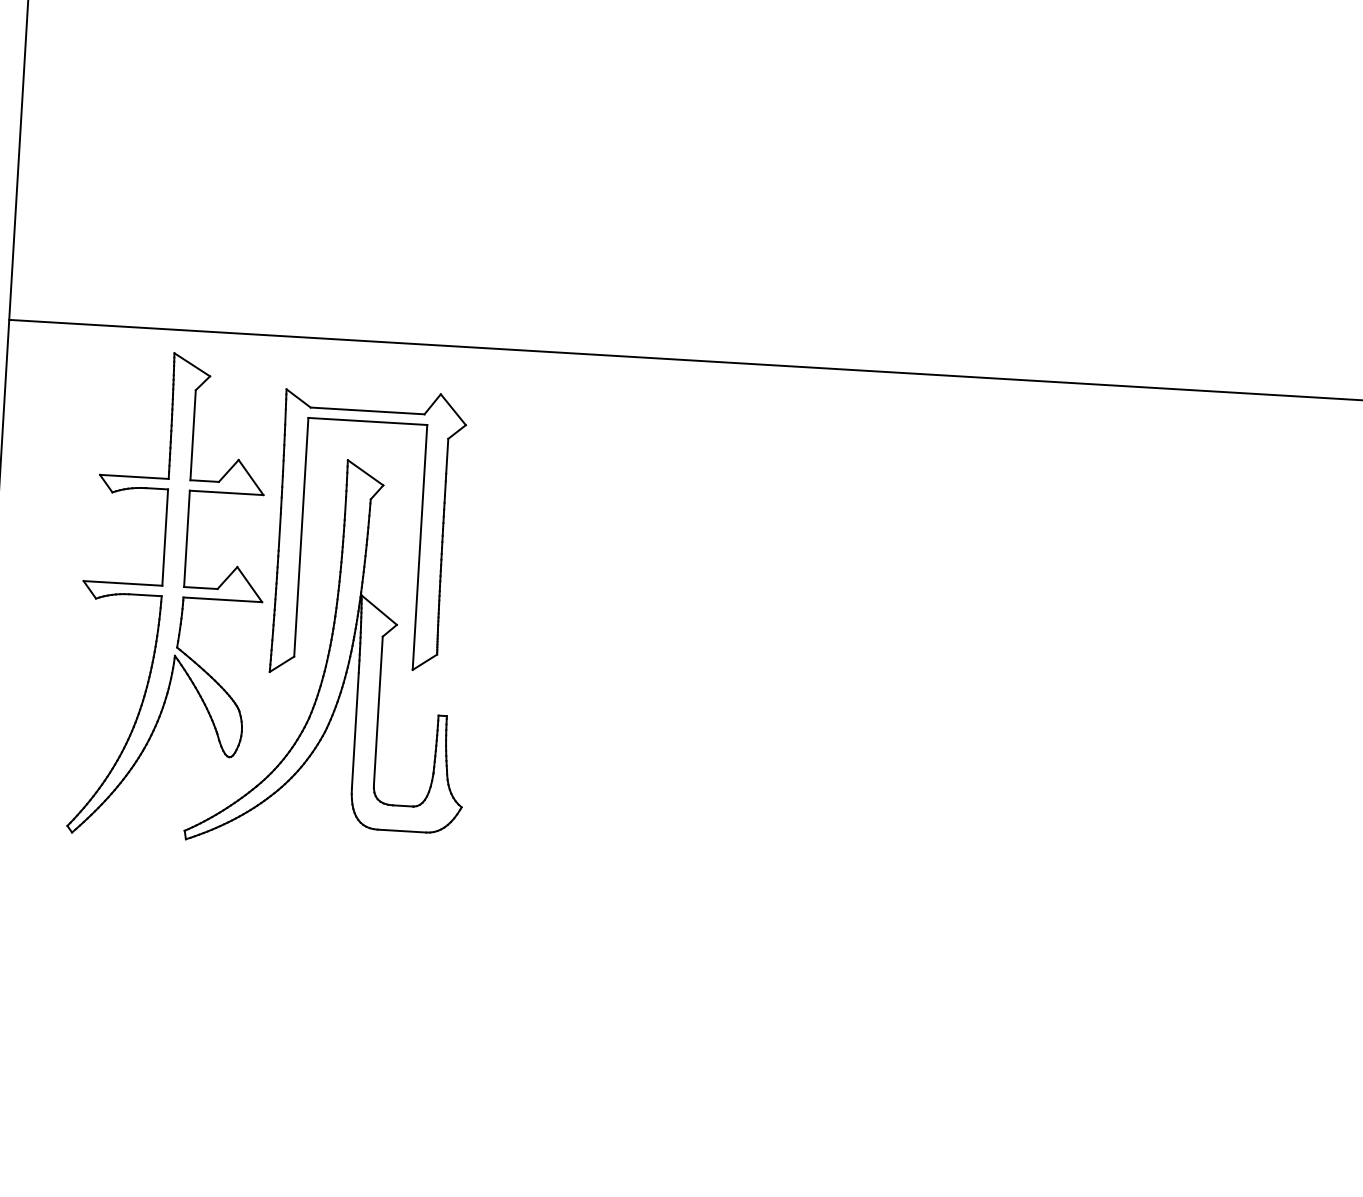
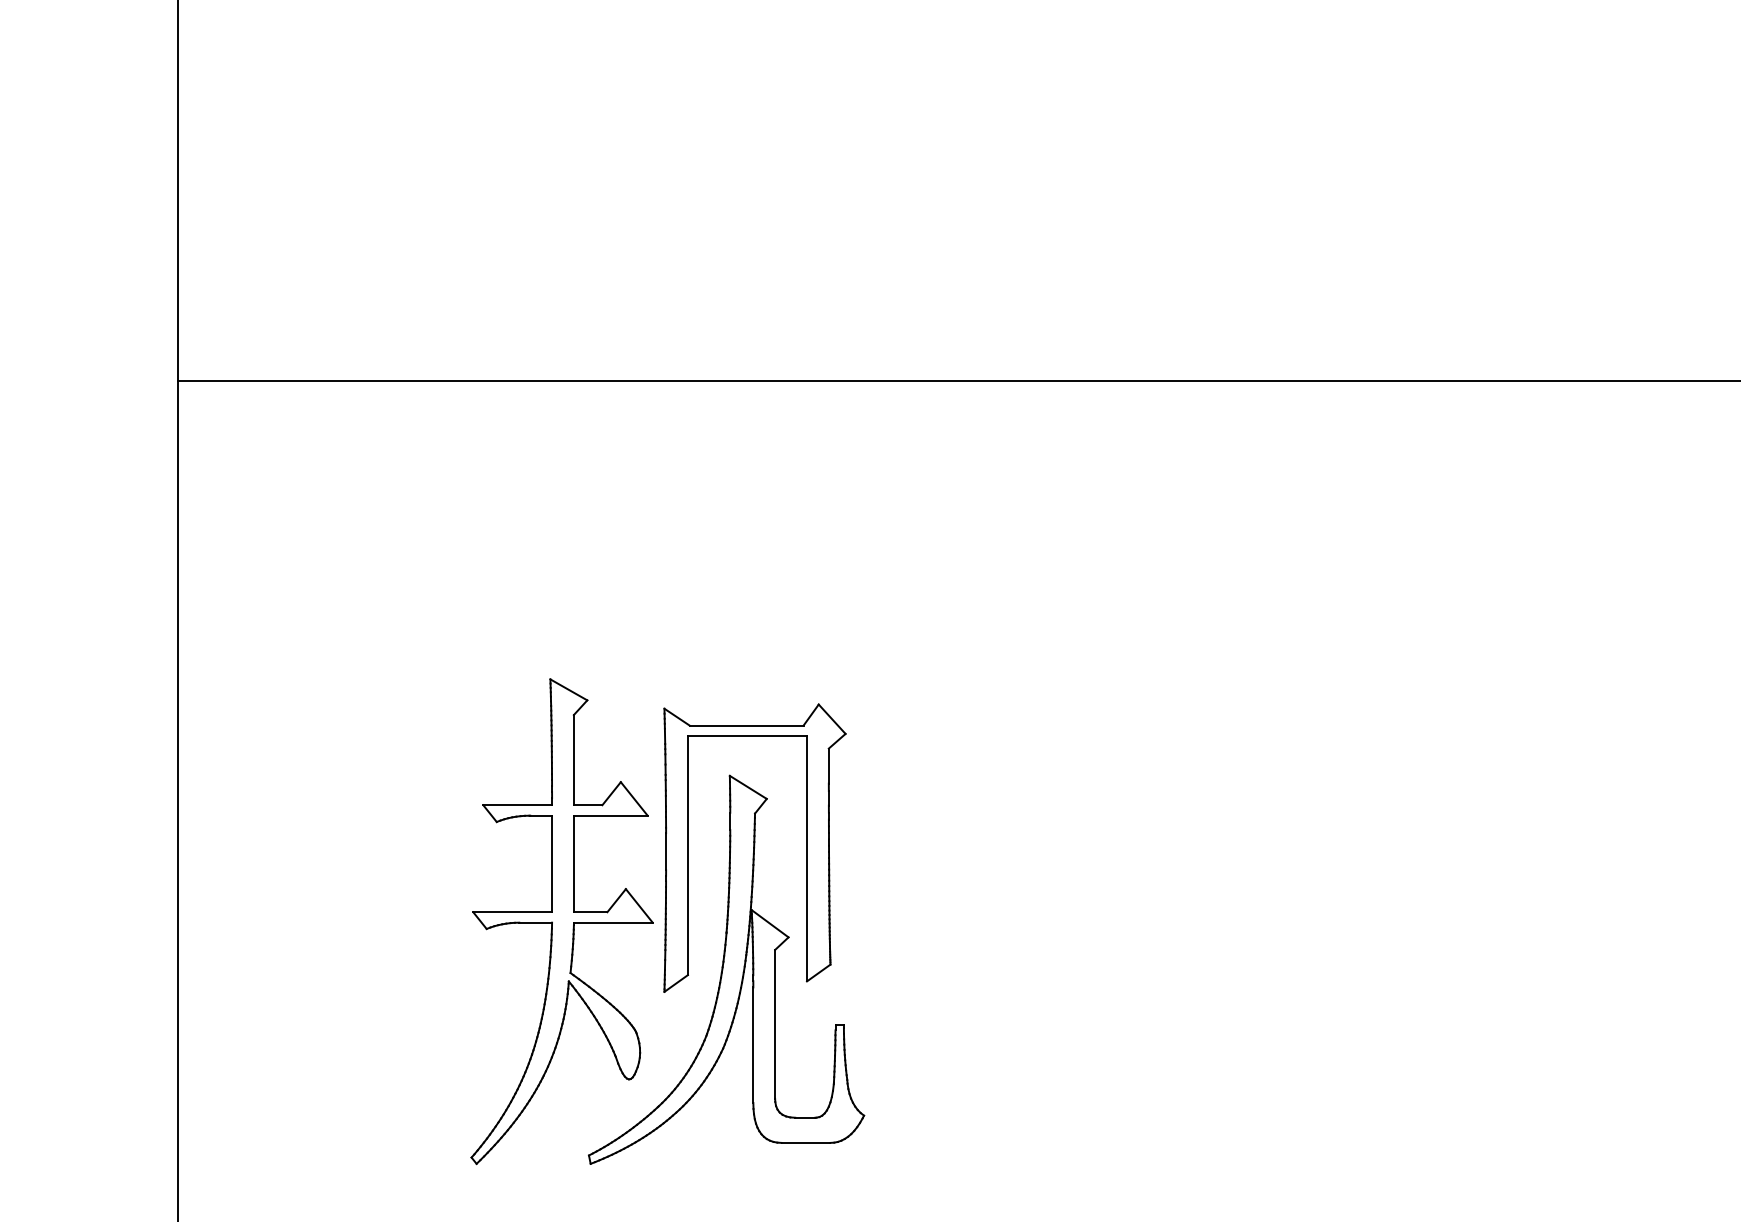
part: (276, 601) -> (667, 921), moved

